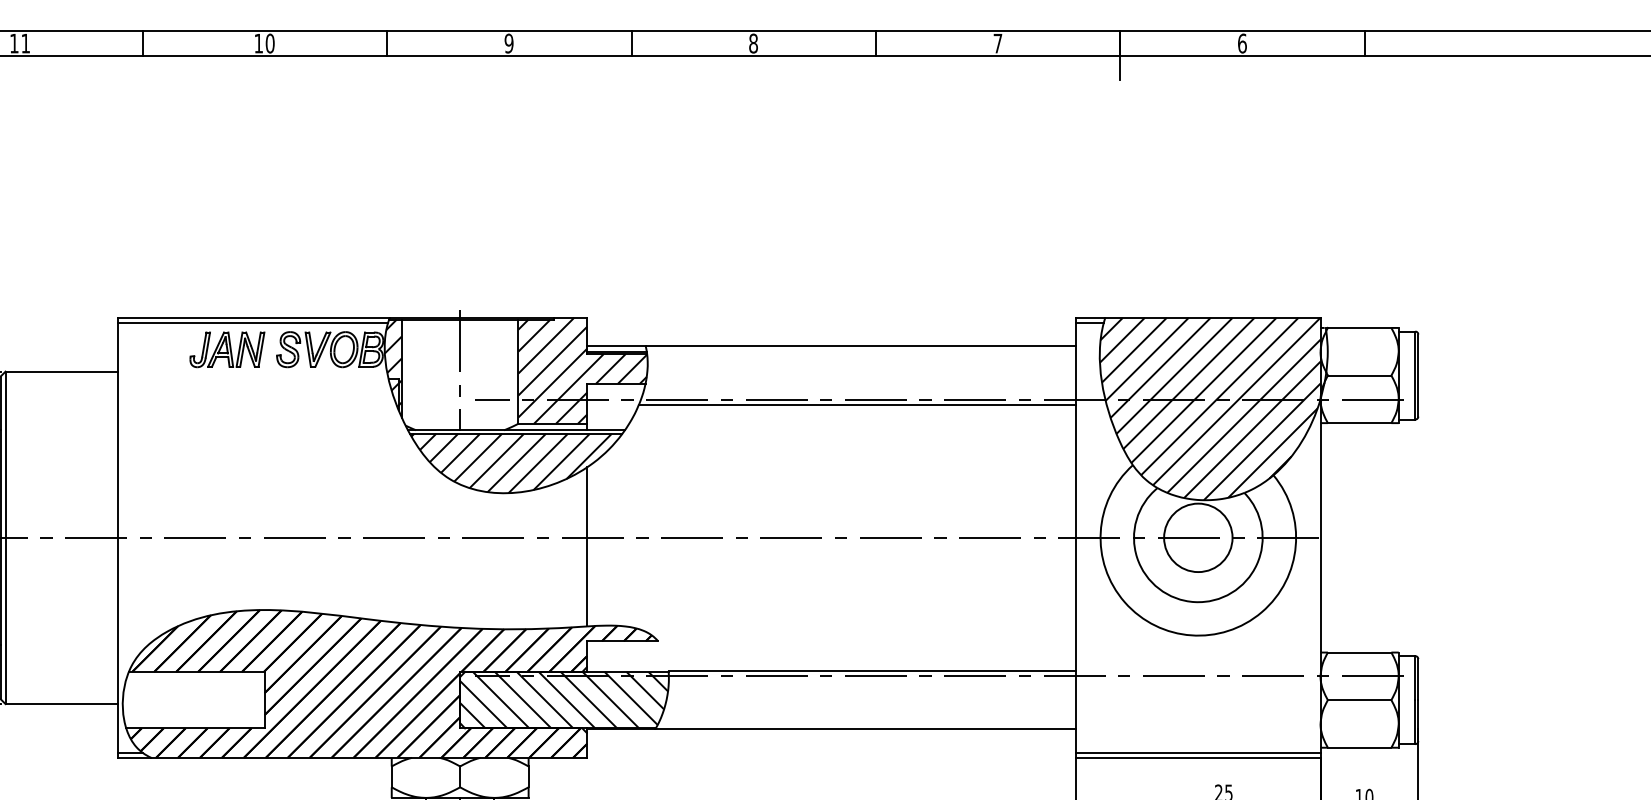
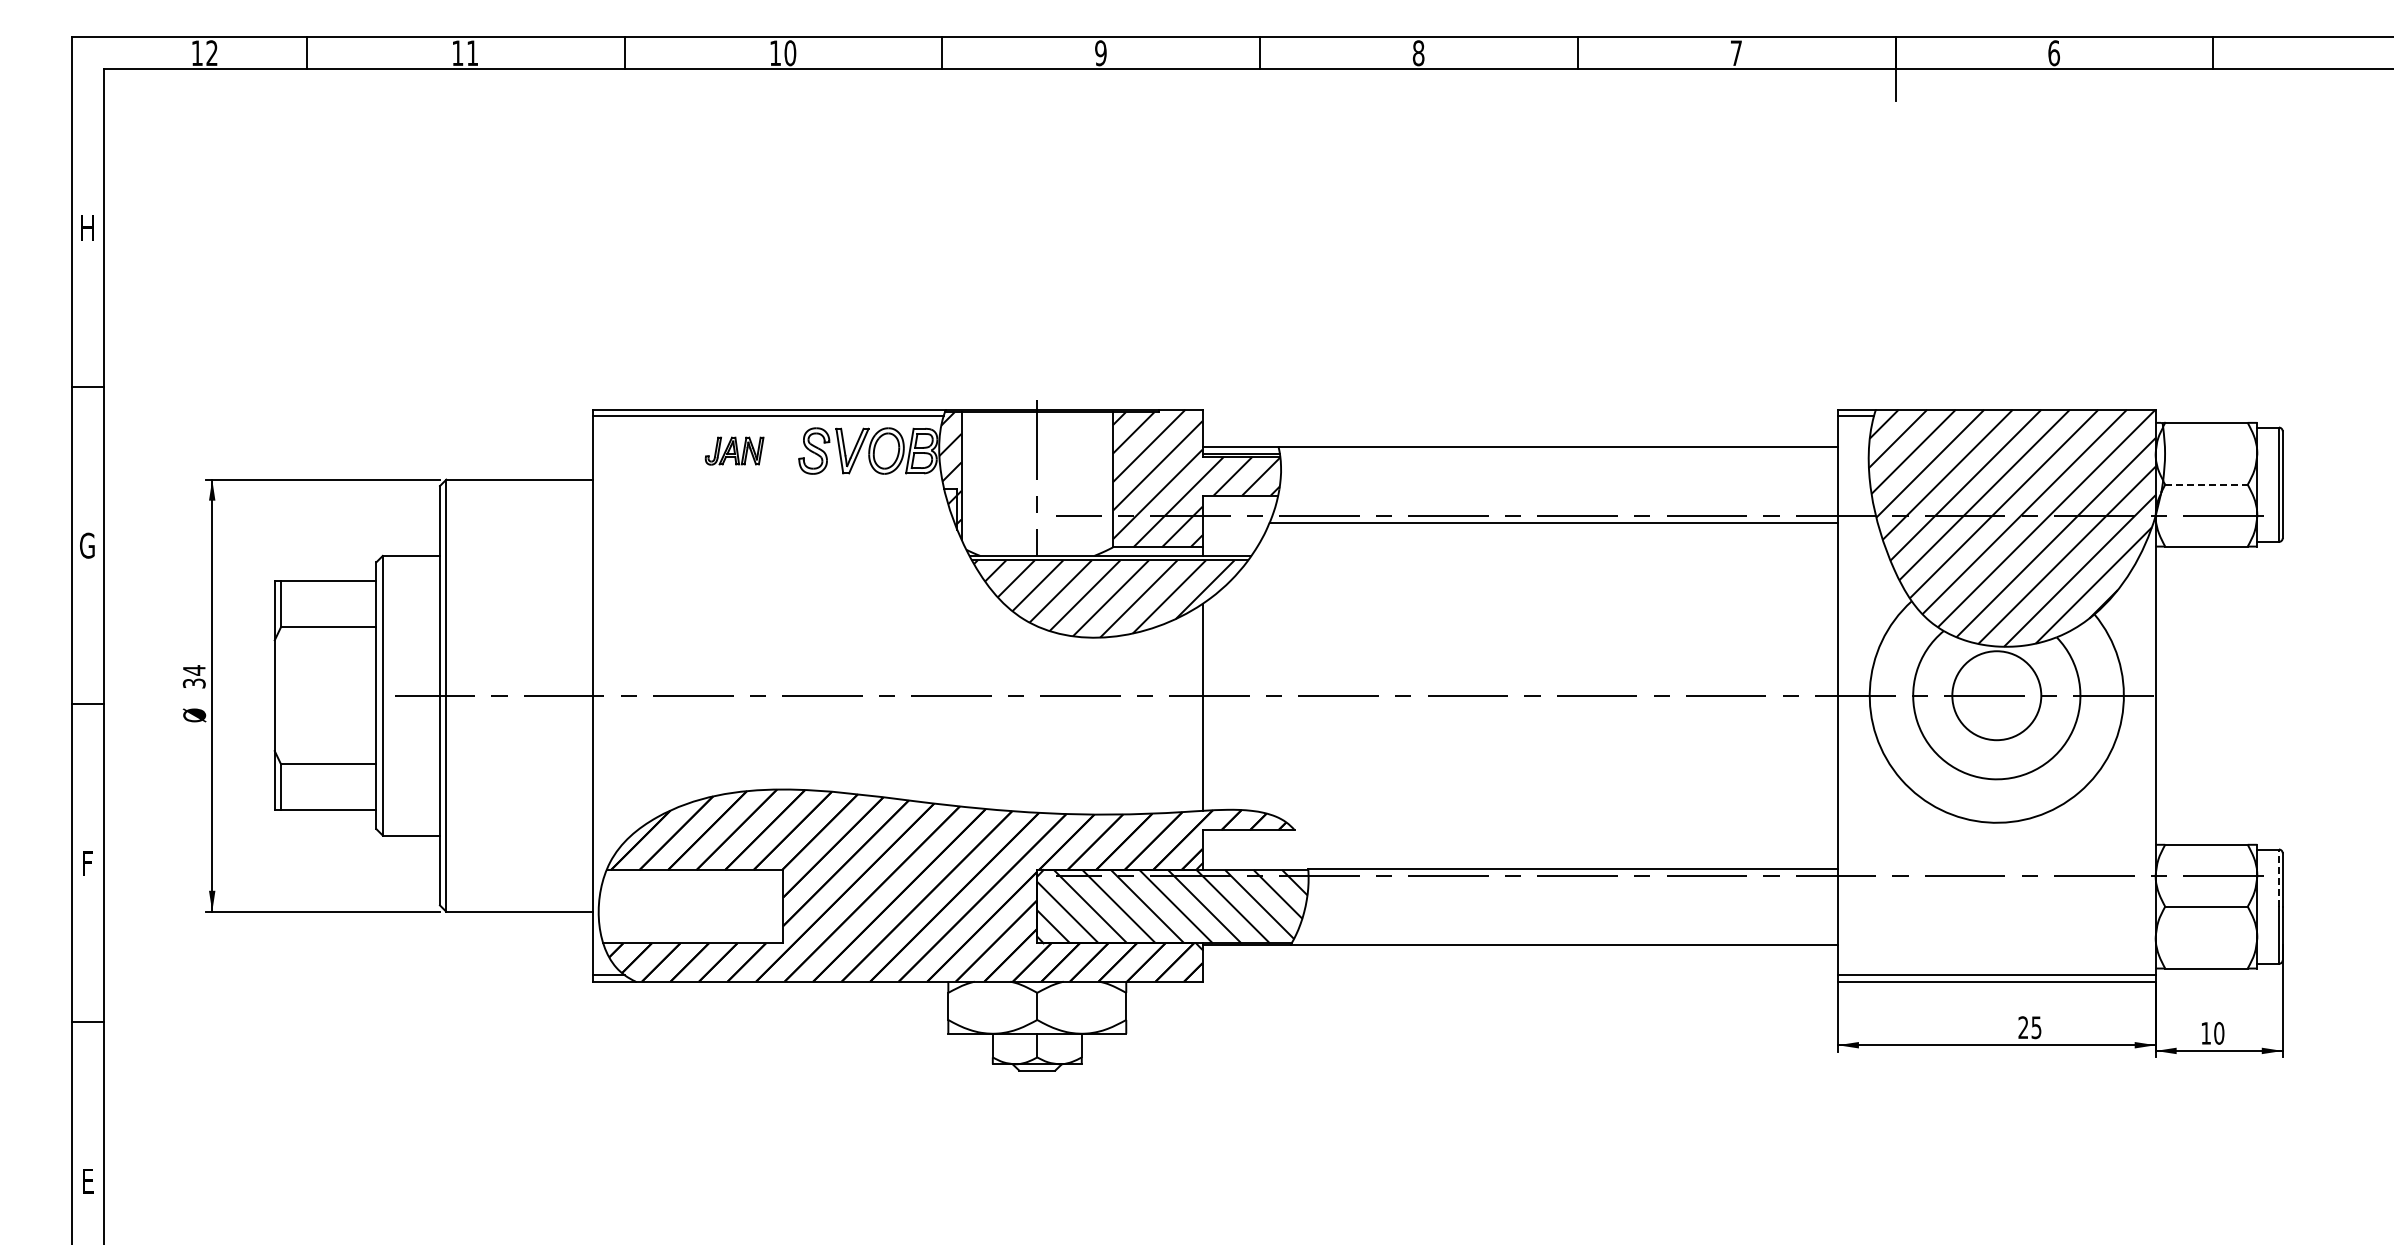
part: (227, 349) -> (734, 450), size x0.6
line: (1359, 375) -> (2206, 484), solid -> dashed
line: (1415, 678) -> (2278, 878), solid -> dashed

